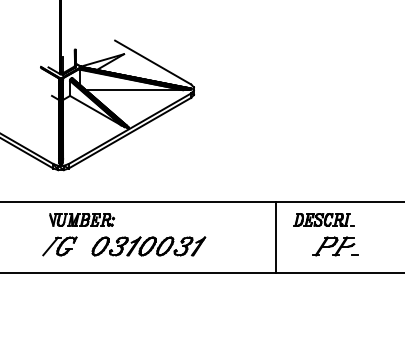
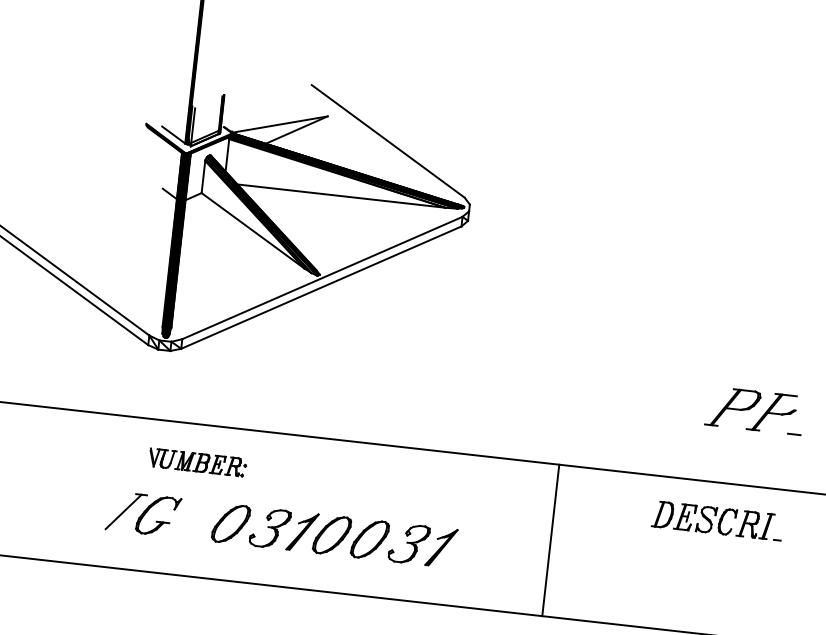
part: (82, 219) -> (198, 461), size x0.7
line: (276, 237) -> (551, 540), moved
part: (335, 246) -> (754, 410), moved

